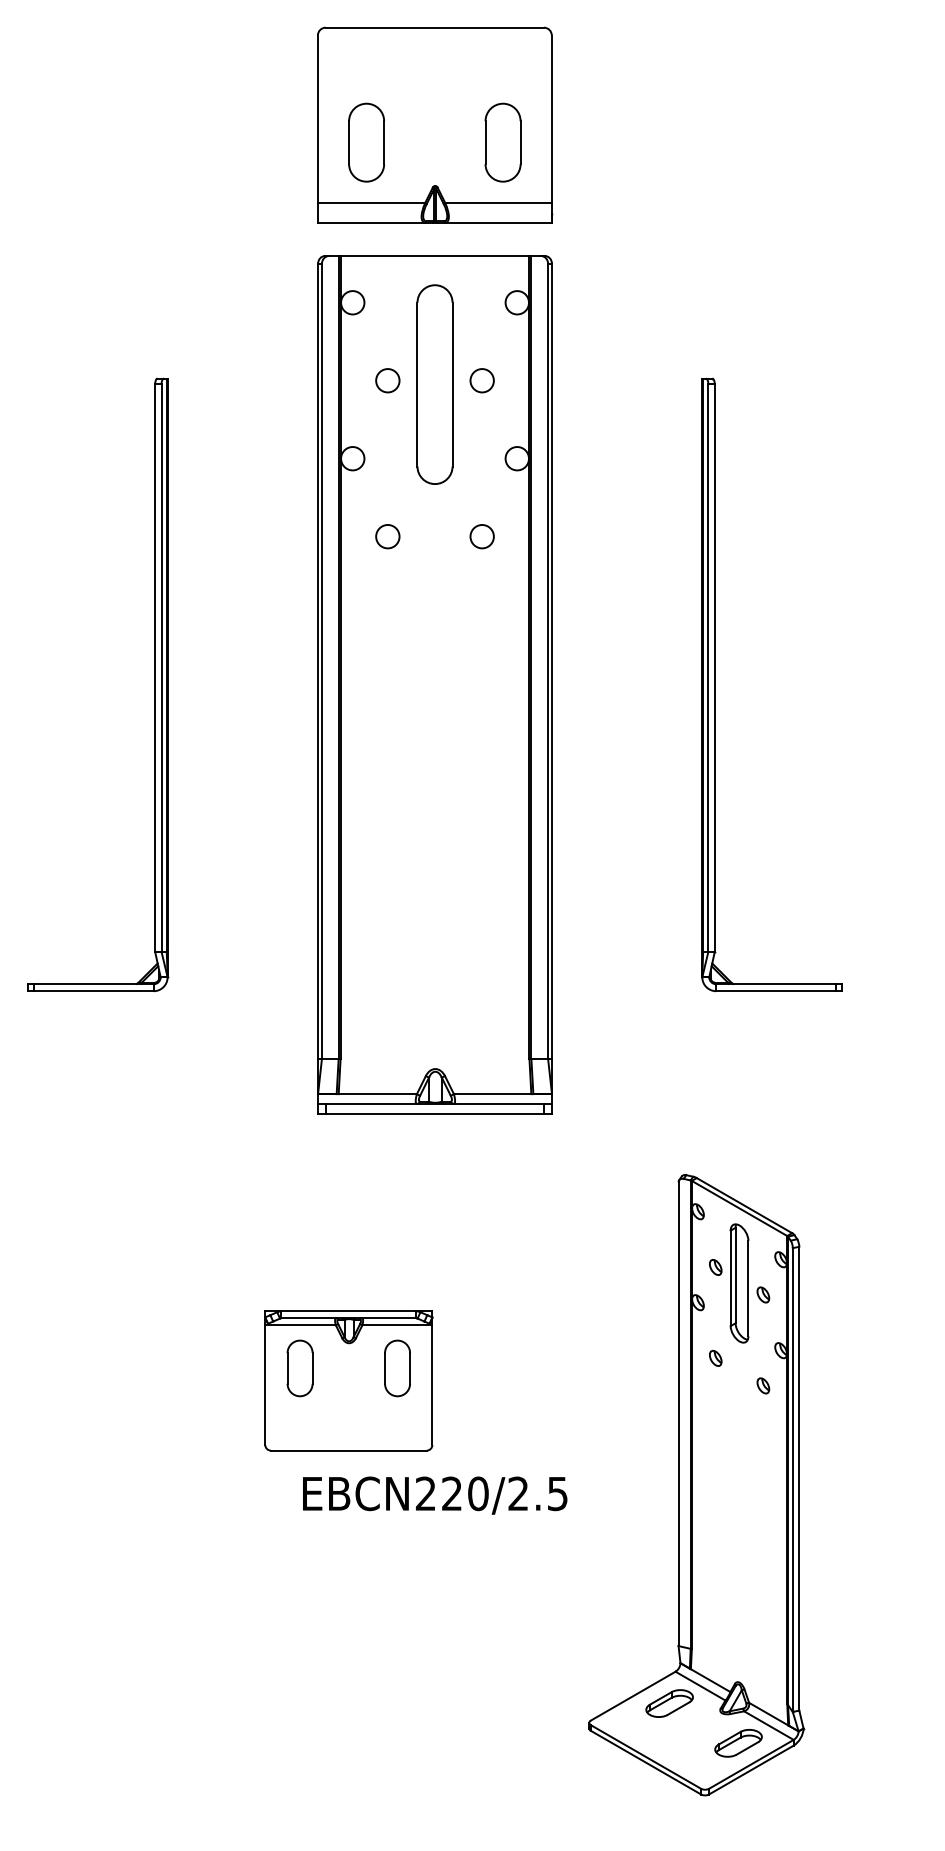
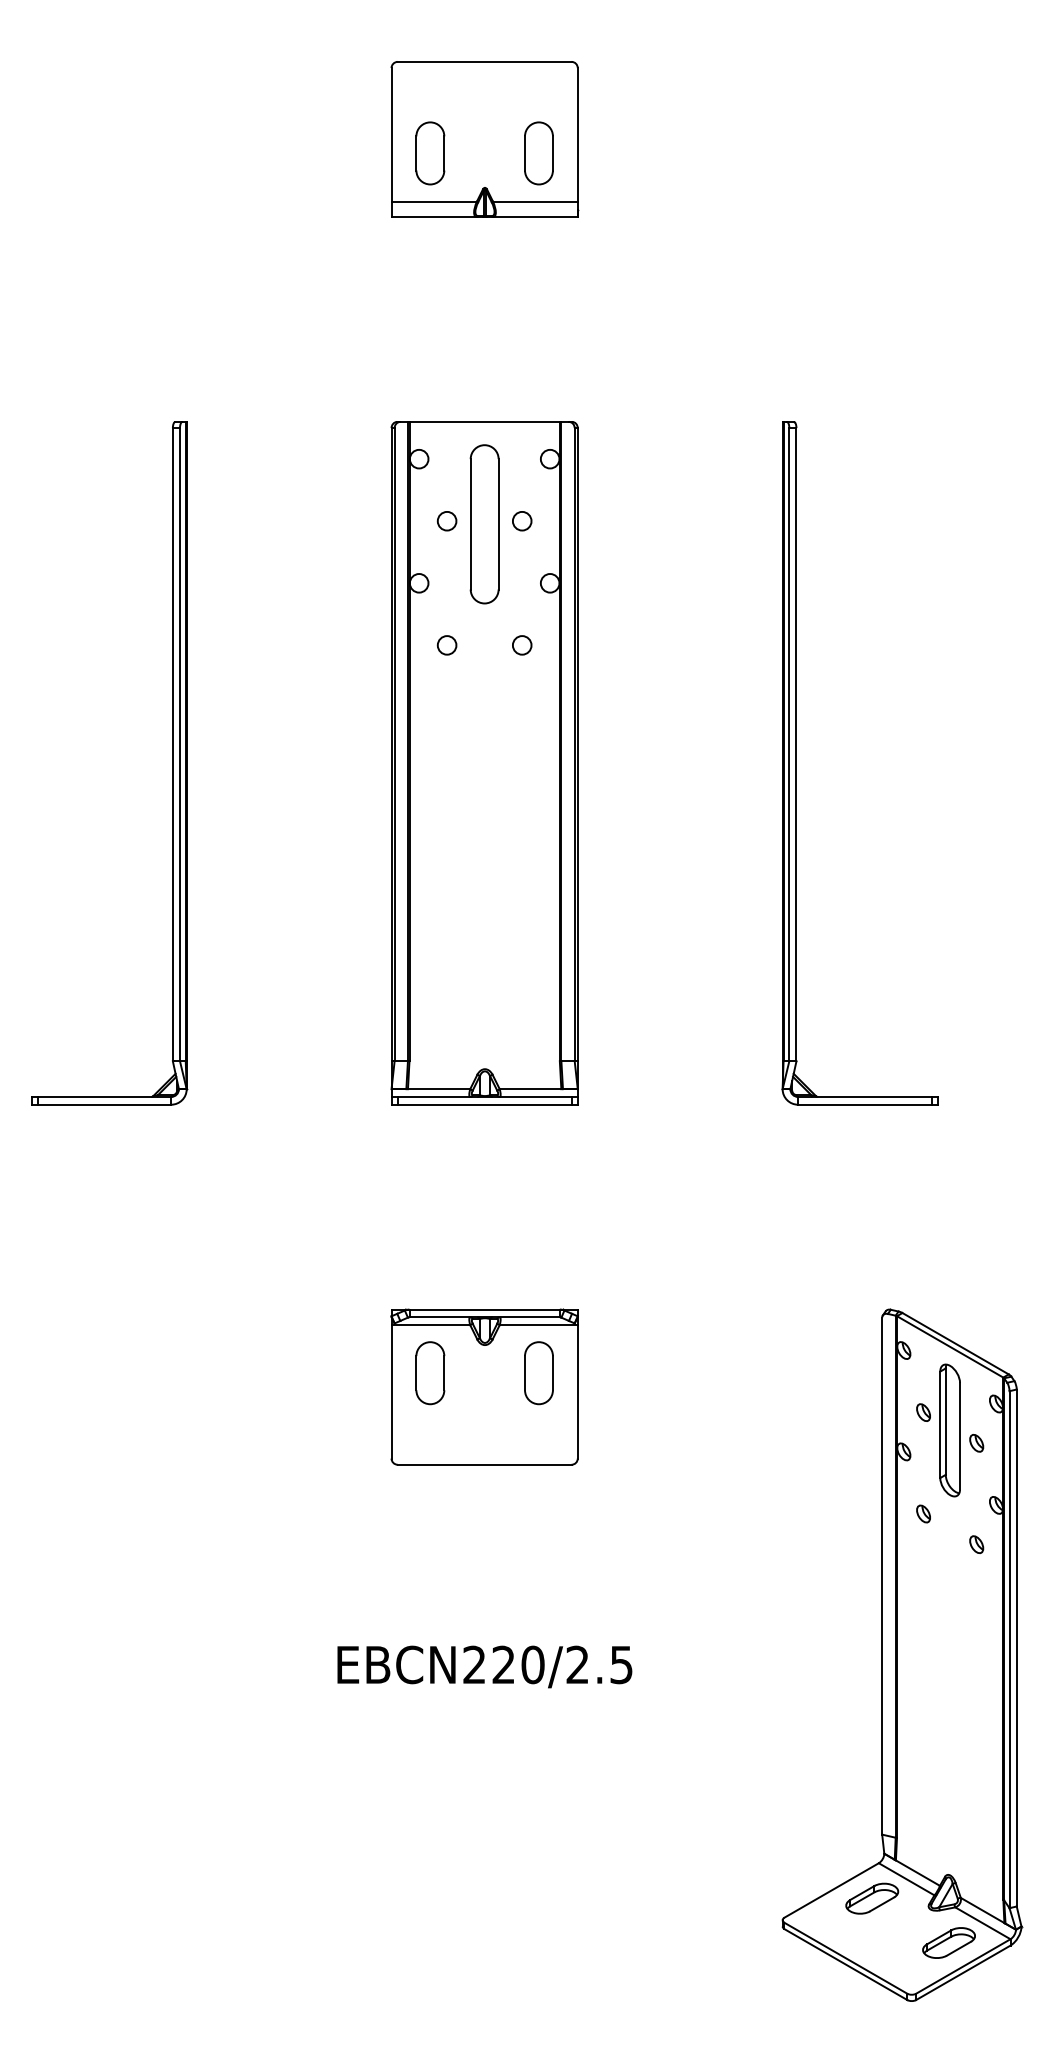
part: (434, 125) -> (484, 139), size x0.71
part: (434, 685) -> (484, 763), size x0.71
part: (348, 1380) -> (484, 1386), moved
part: (696, 1484) -> (902, 1654), moved

